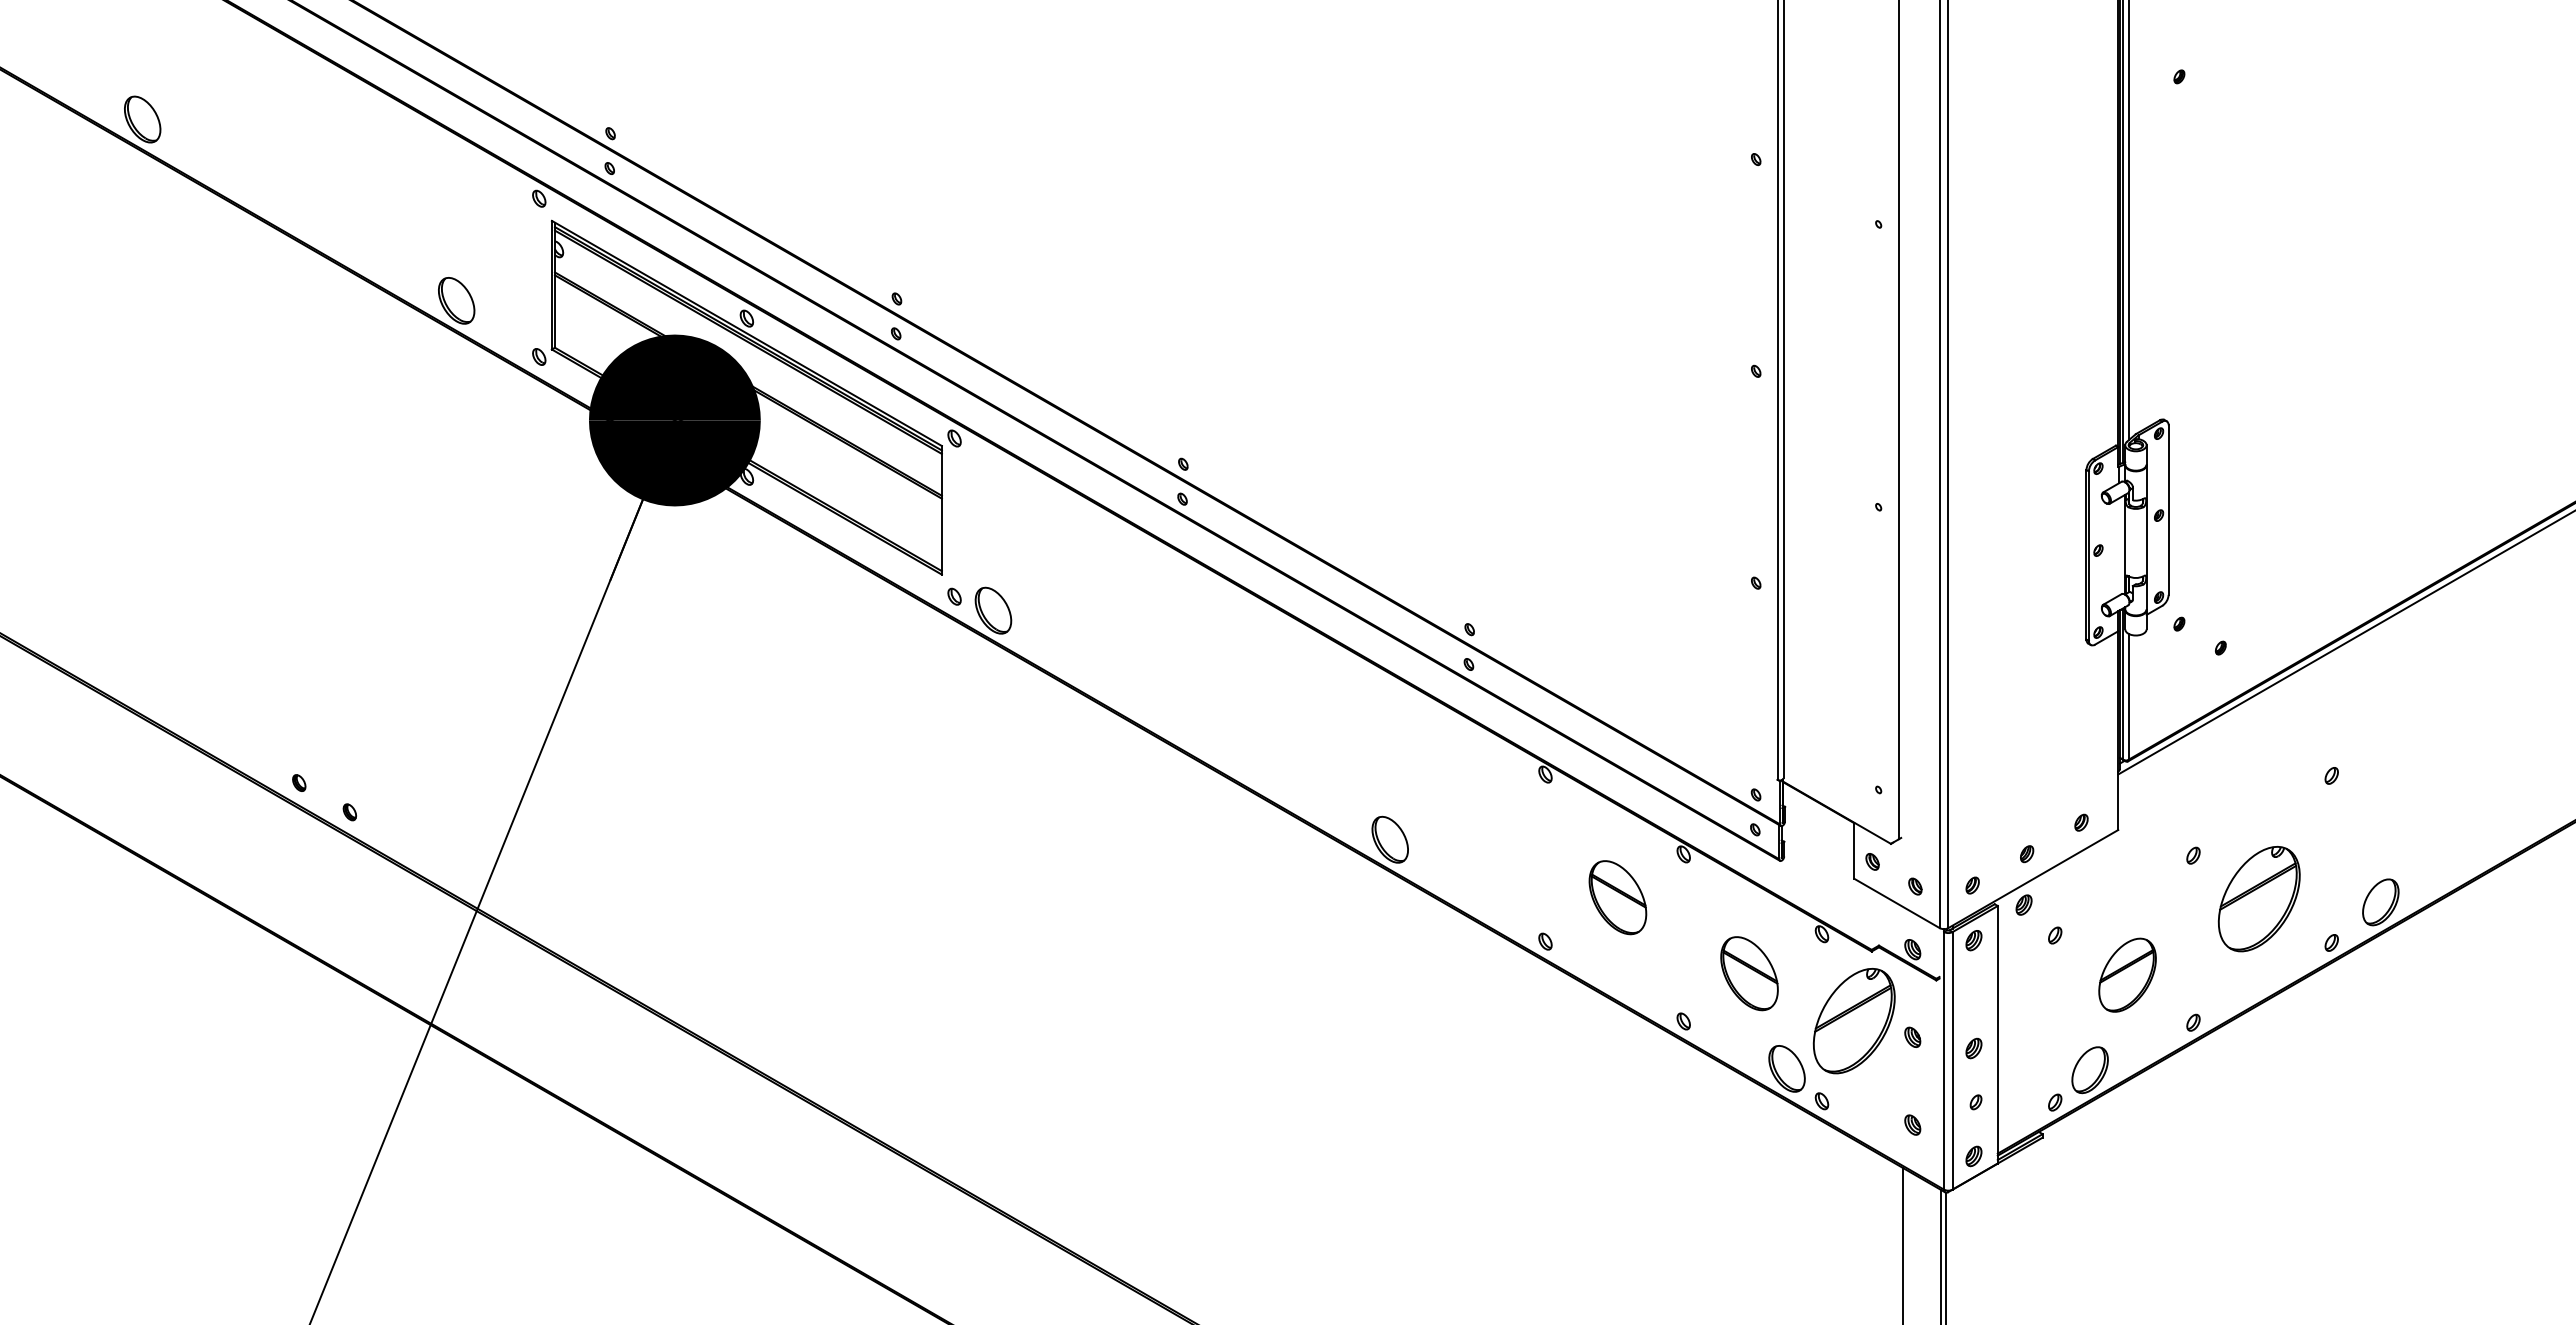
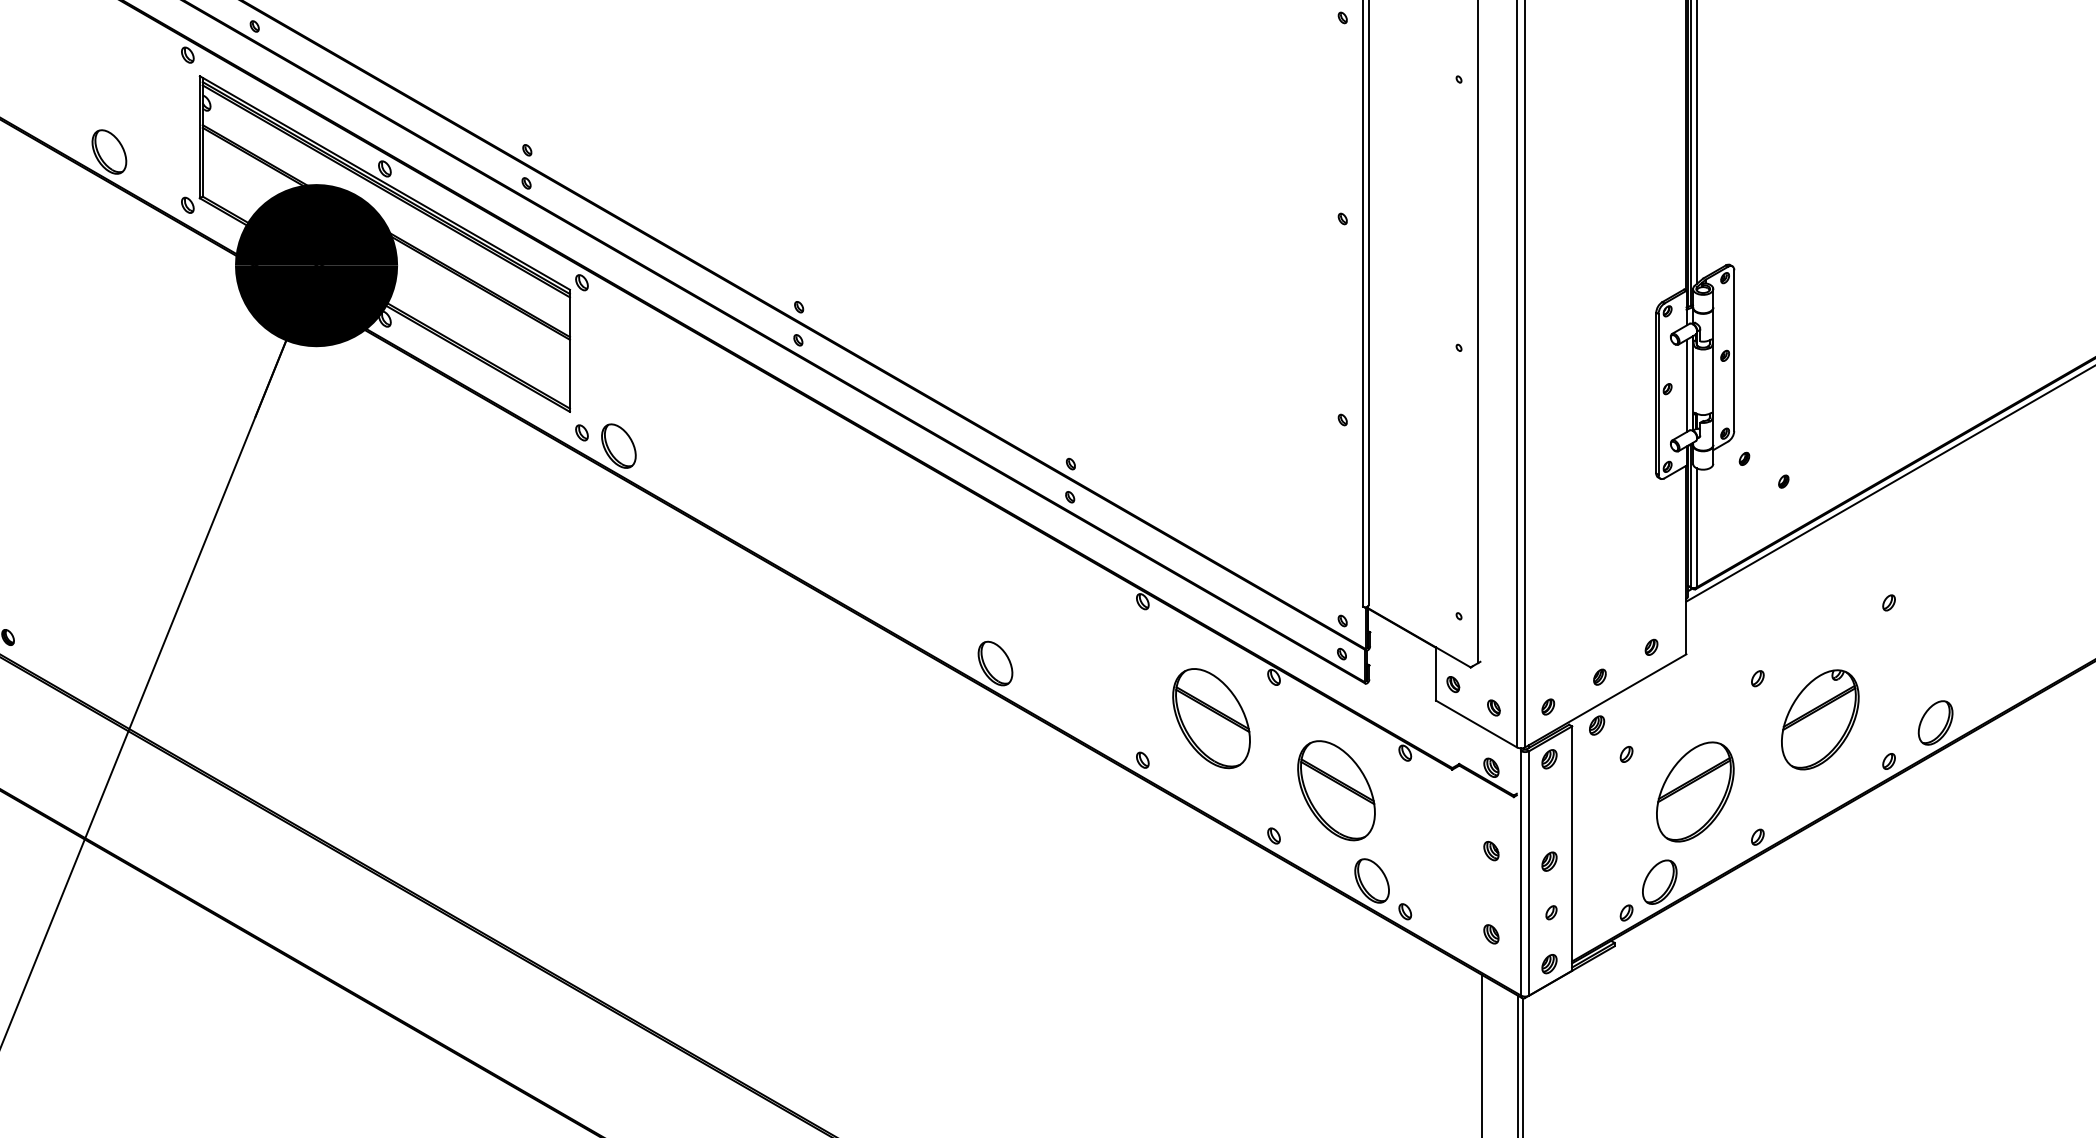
line: (2118, 546) -> (1686, 385), added
part: (1617, 897) -> (1211, 718), size x1.43
part: (1749, 973) -> (1336, 790), size x1.43
part: (2127, 975) -> (1695, 792), size x1.43
part: (1853, 1021) -> (1435, 836), removed

